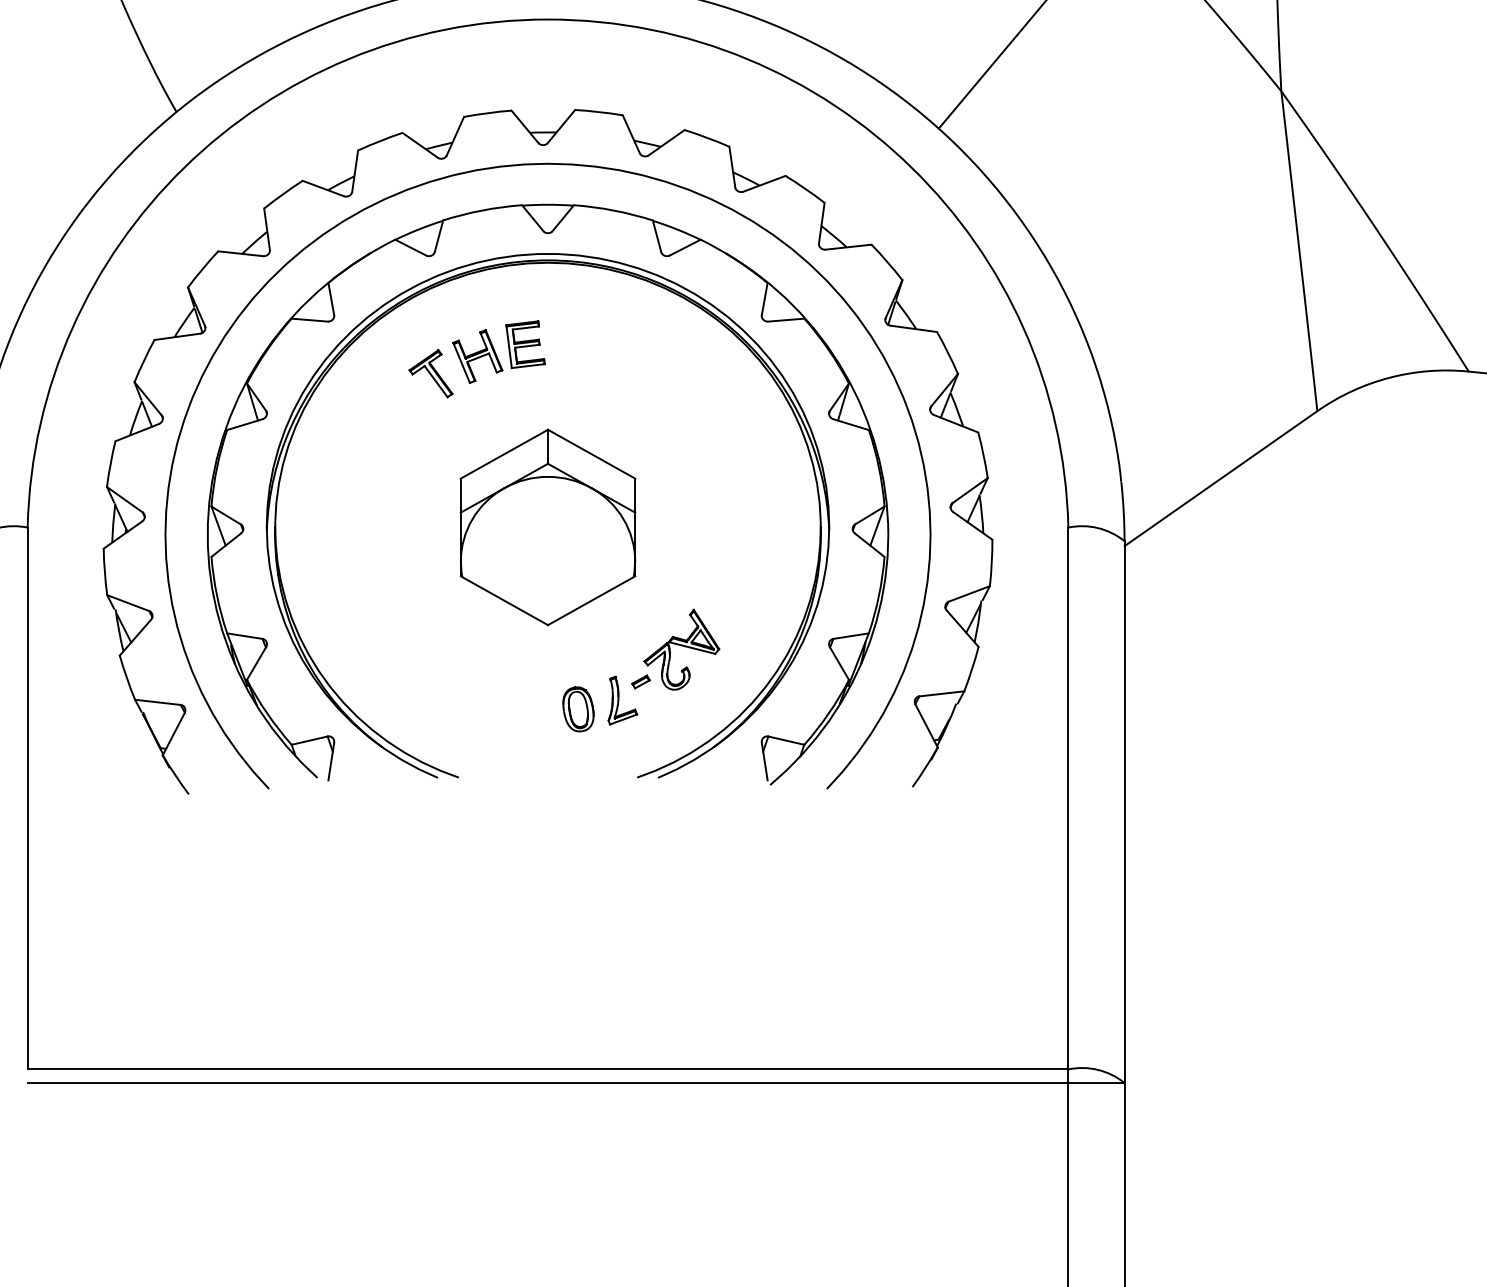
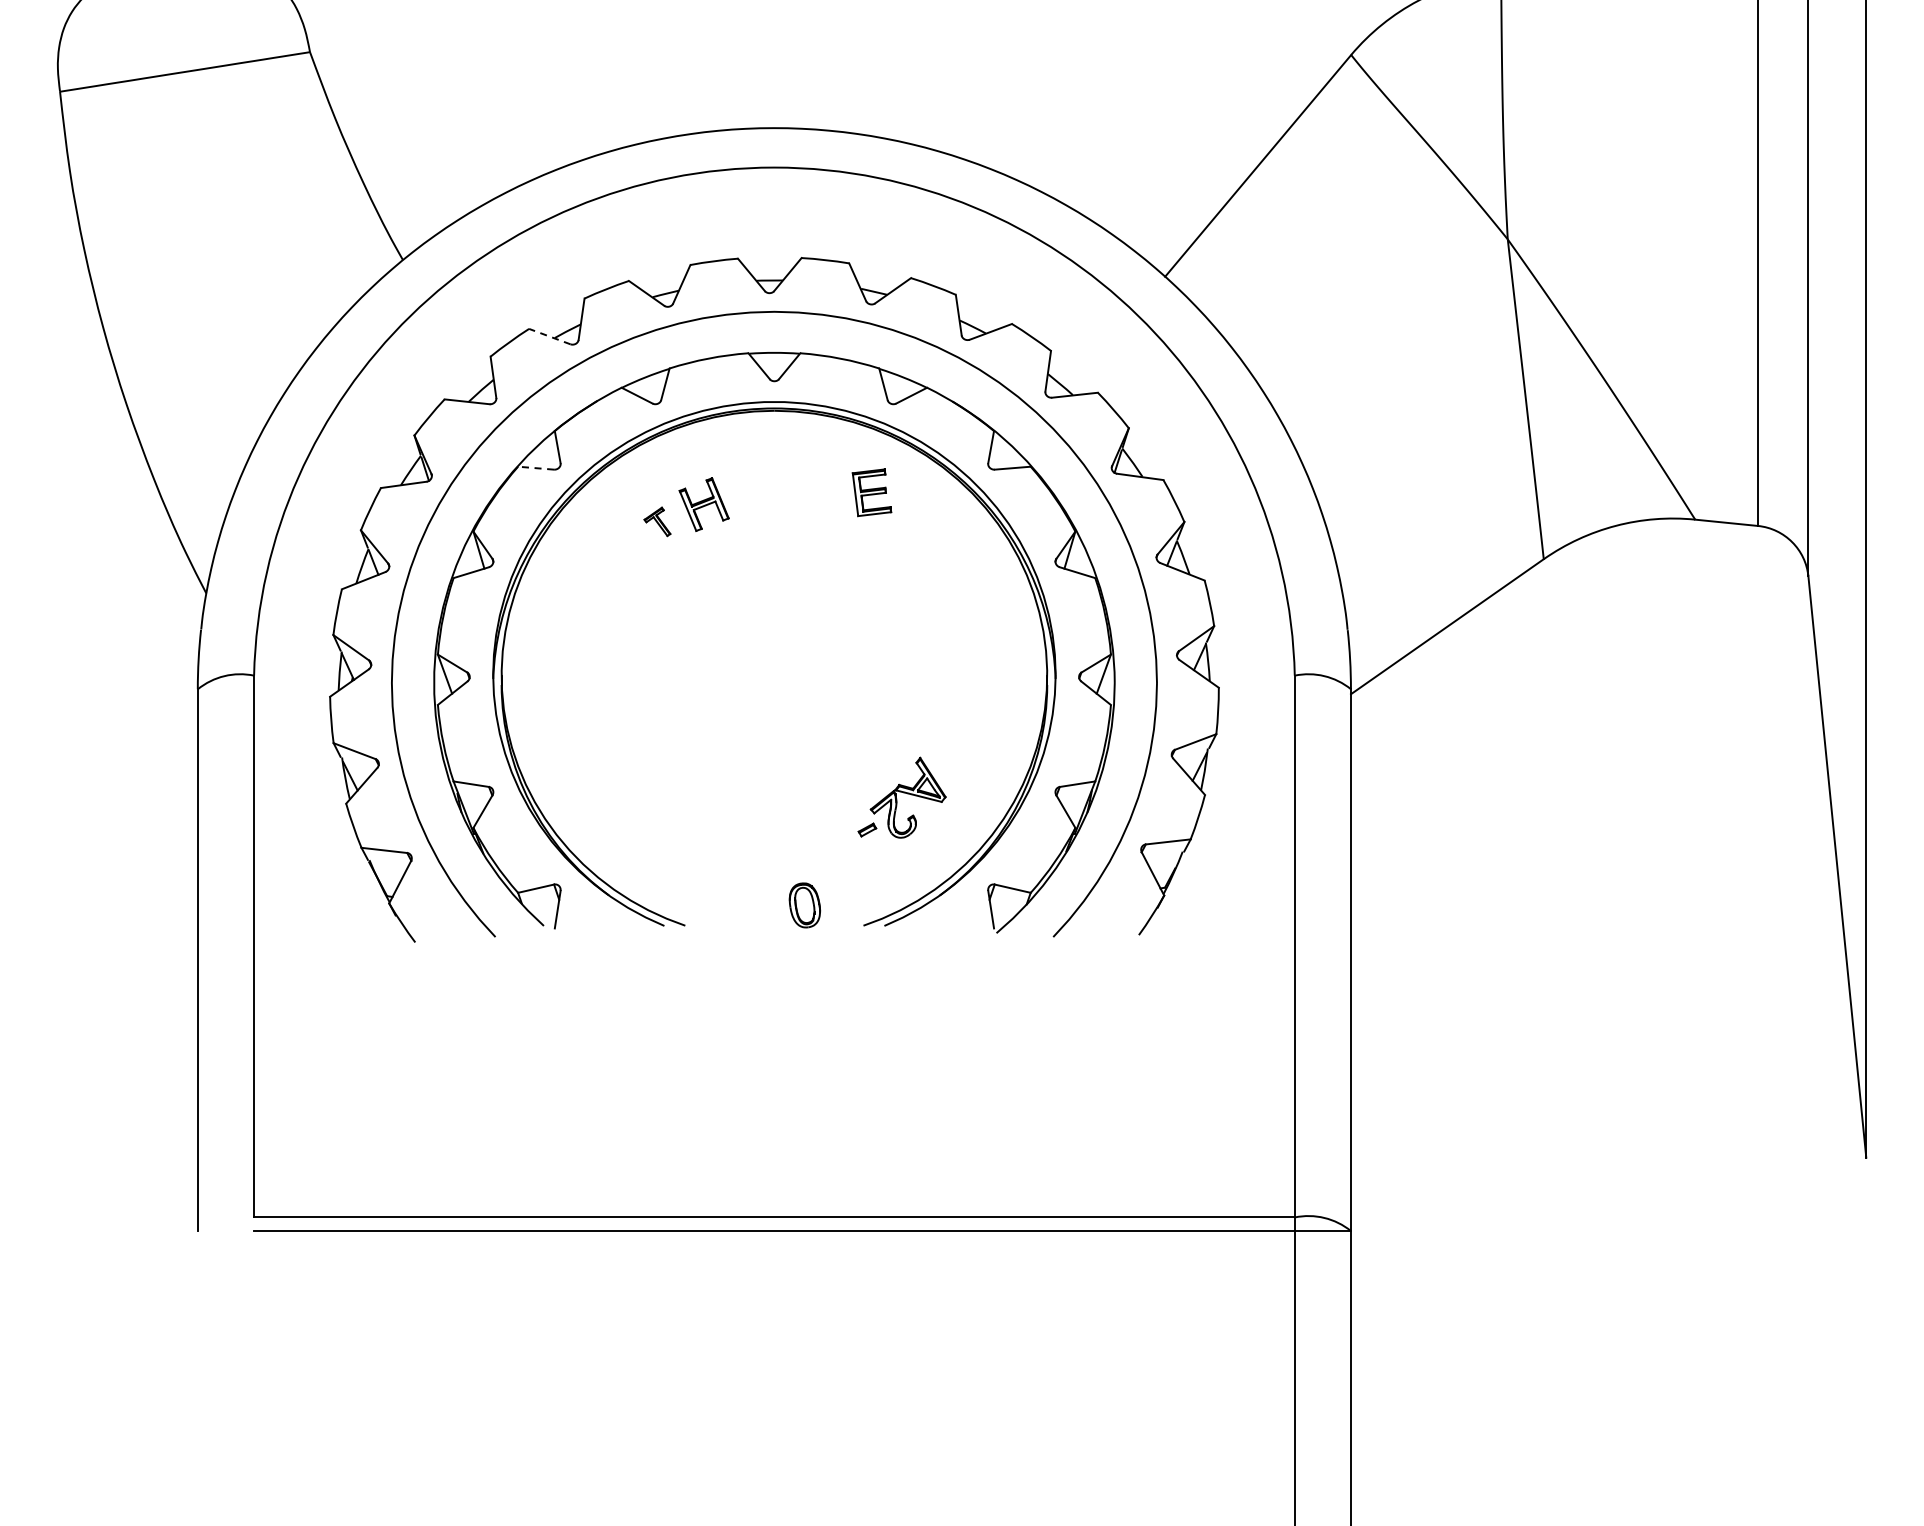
line: (323, 188) -> (549, 336), solid -> dashed
line: (309, 320) -> (535, 468), solid -> dashed
part: (525, 344) -> (871, 492), moved
part: (431, 373) -> (657, 521), size x0.6
part: (548, 527) -> (774, 675), removed
part: (623, 700) -> (849, 848), removed
part: (578, 709) -> (804, 905), moved

